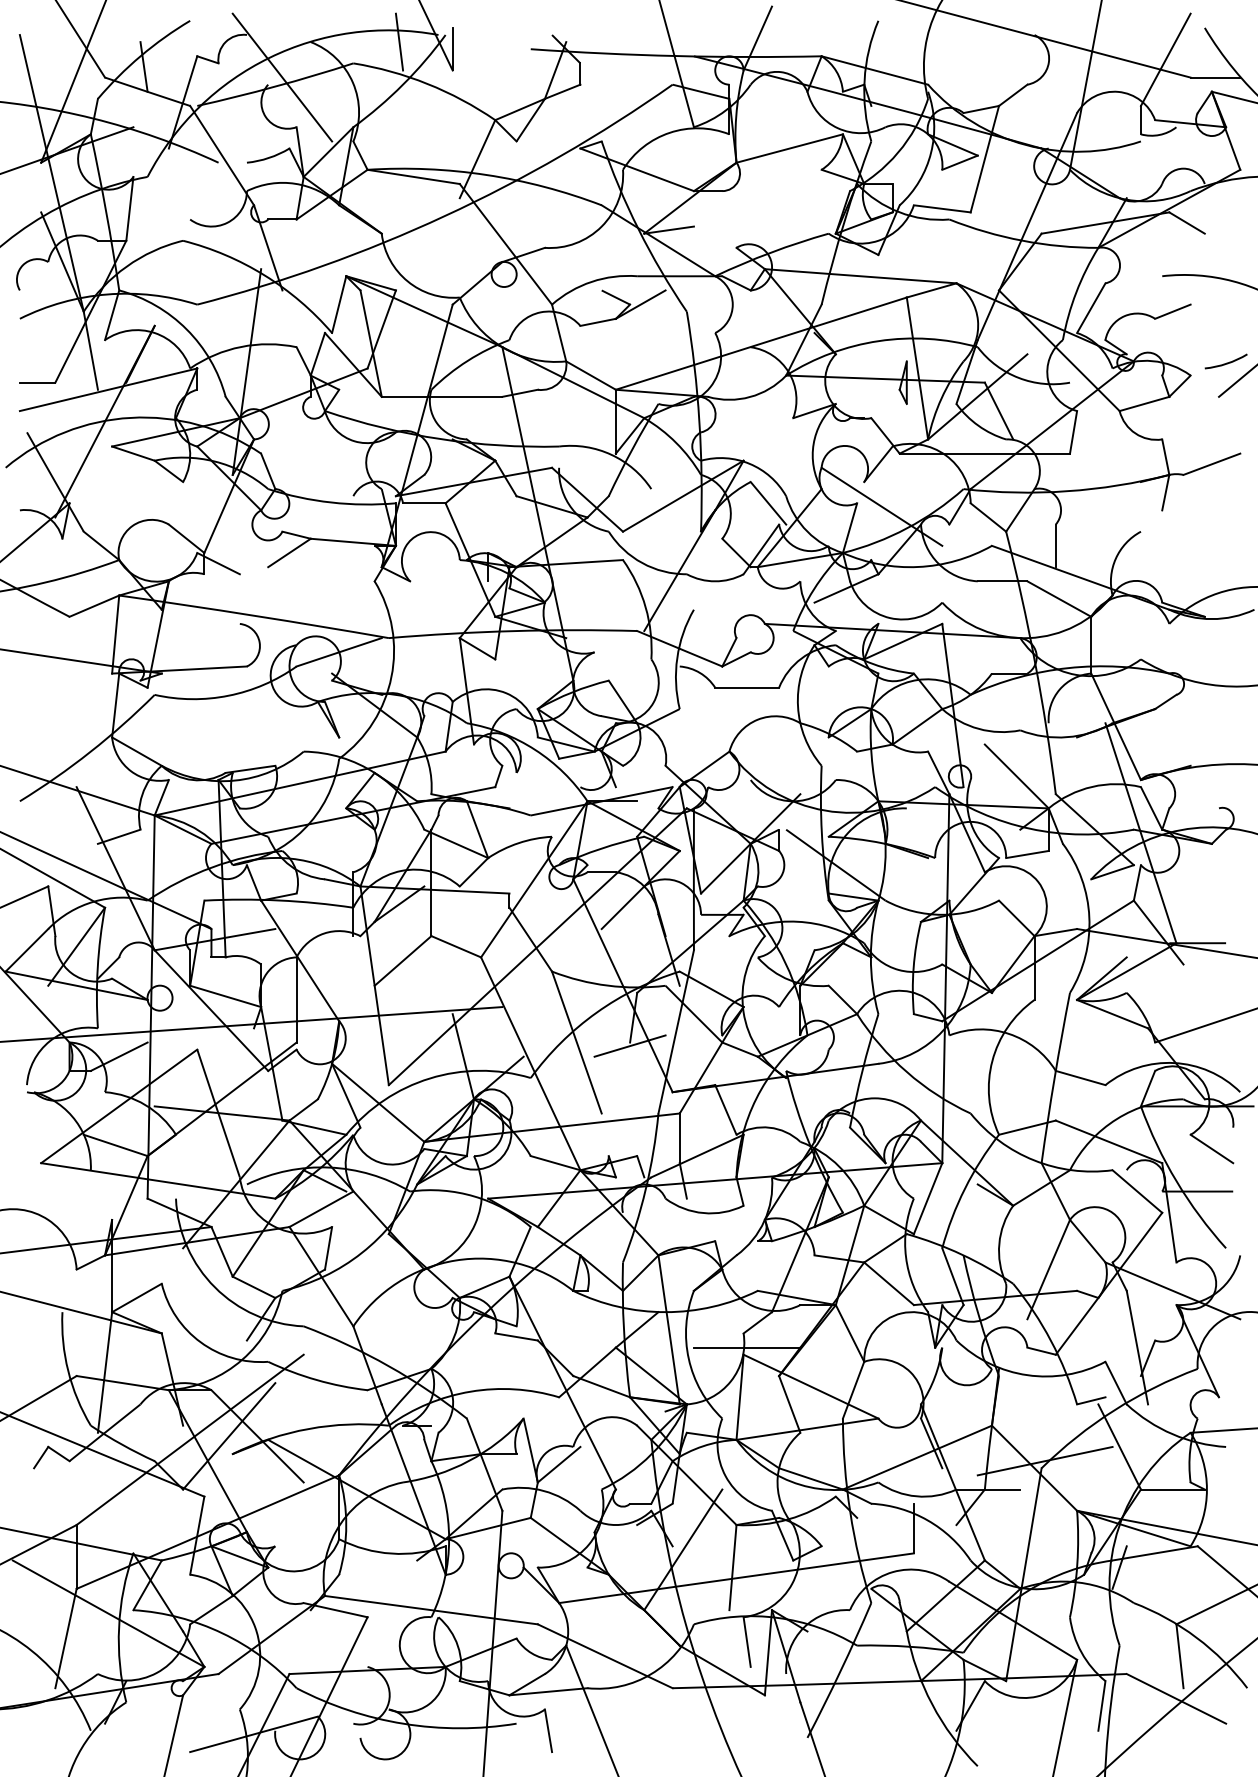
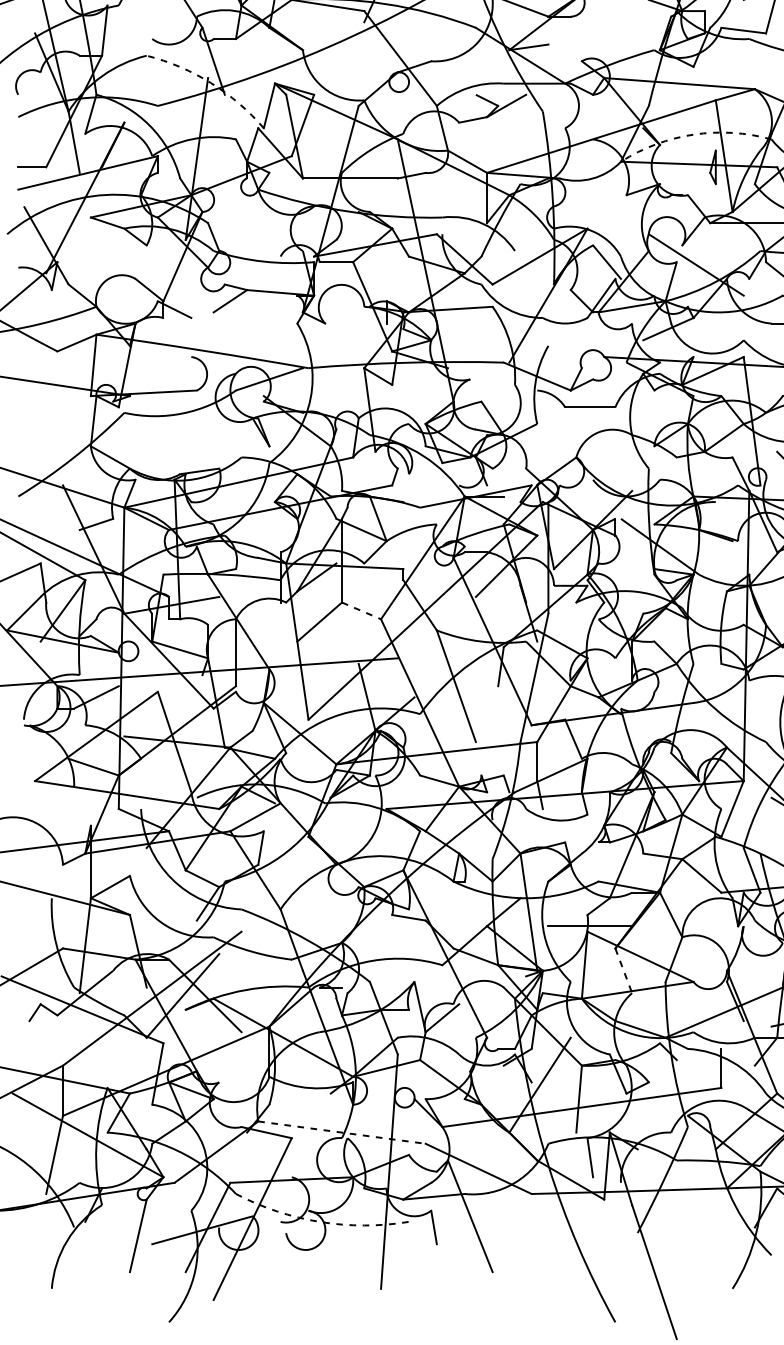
arc: (264, 275) -> (210, 83), solid -> dashed
arc: (878, 341) -> (693, 134), solid -> dashed
line: (456, 946) -> (361, 610), solid -> dashed
line: (629, 1045) -> (497, 688), removed
line: (789, 1404) -> (623, 970), solid -> dashed
line: (431, 1610) -> (342, 1132), solid -> dashed
arc: (403, 1723) -> (320, 1221), solid -> dashed

